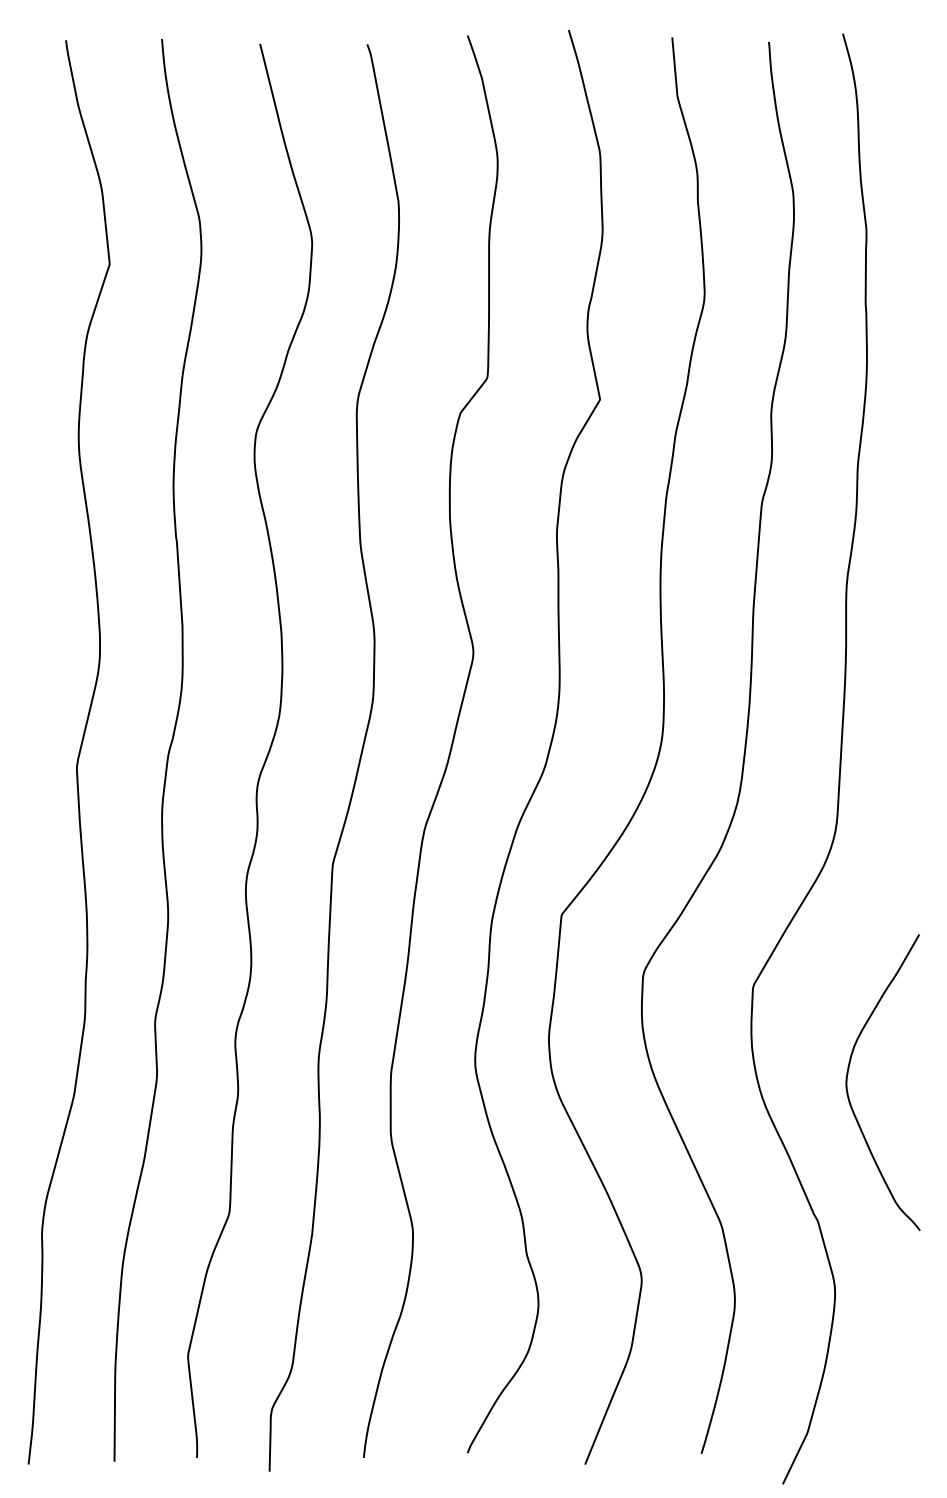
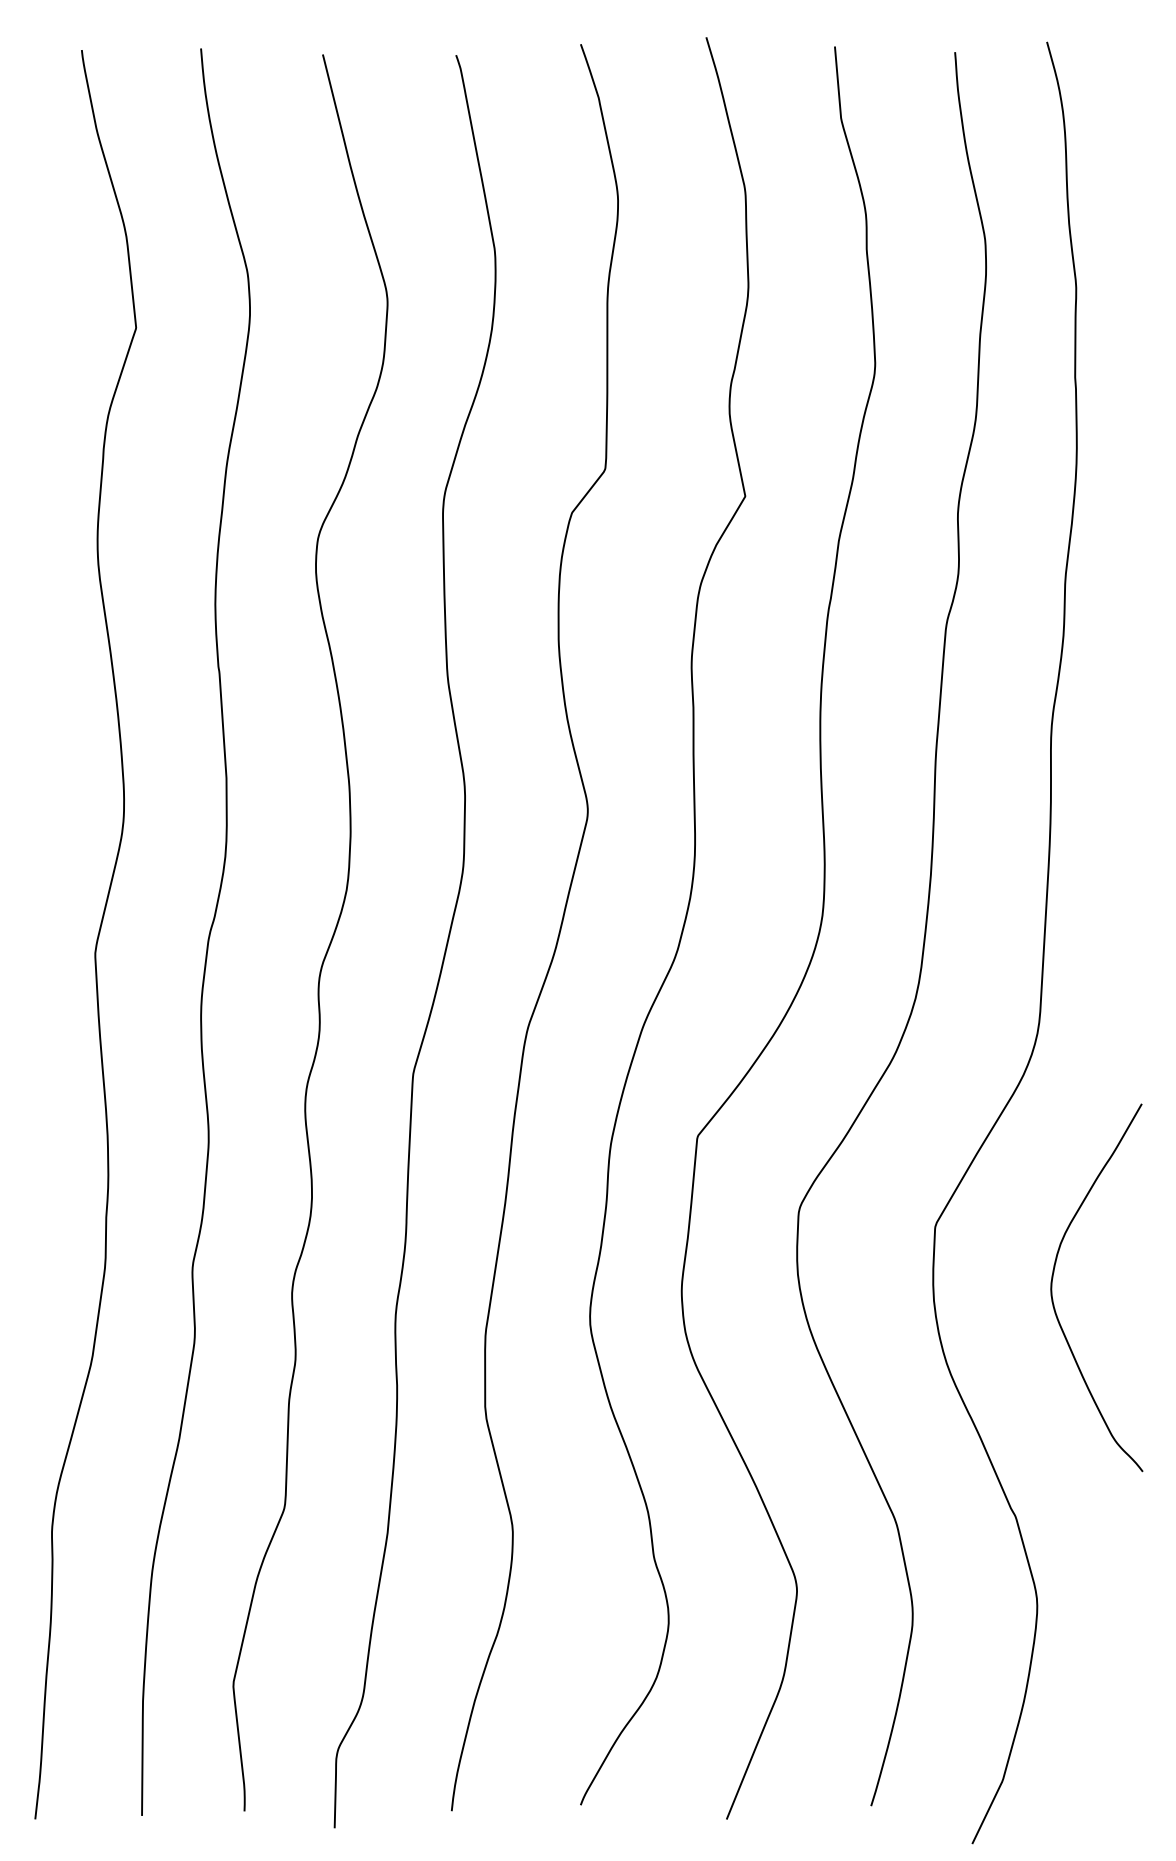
curve: (848, 1074) -> (1053, 1277), moved

